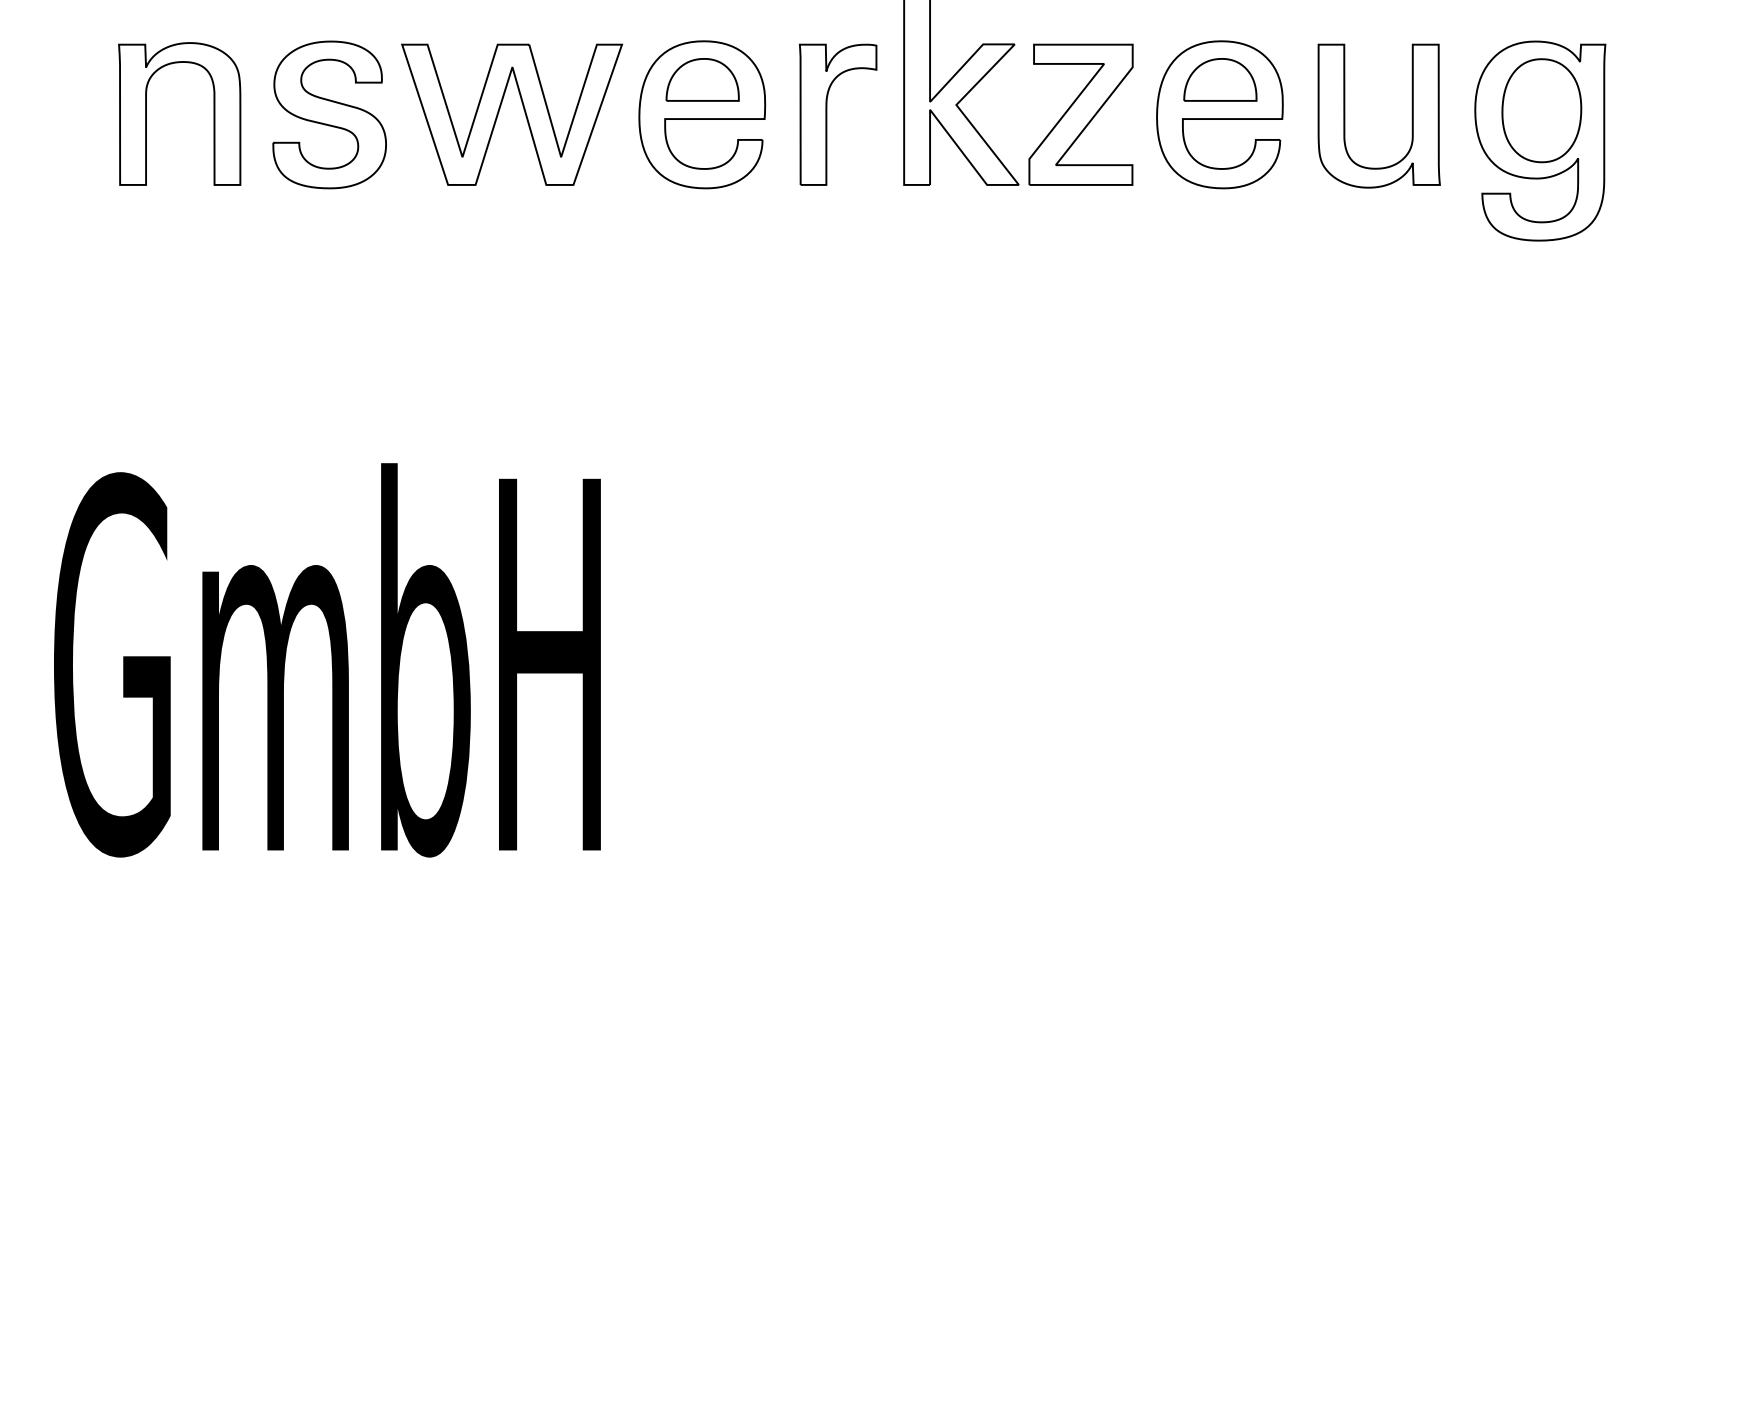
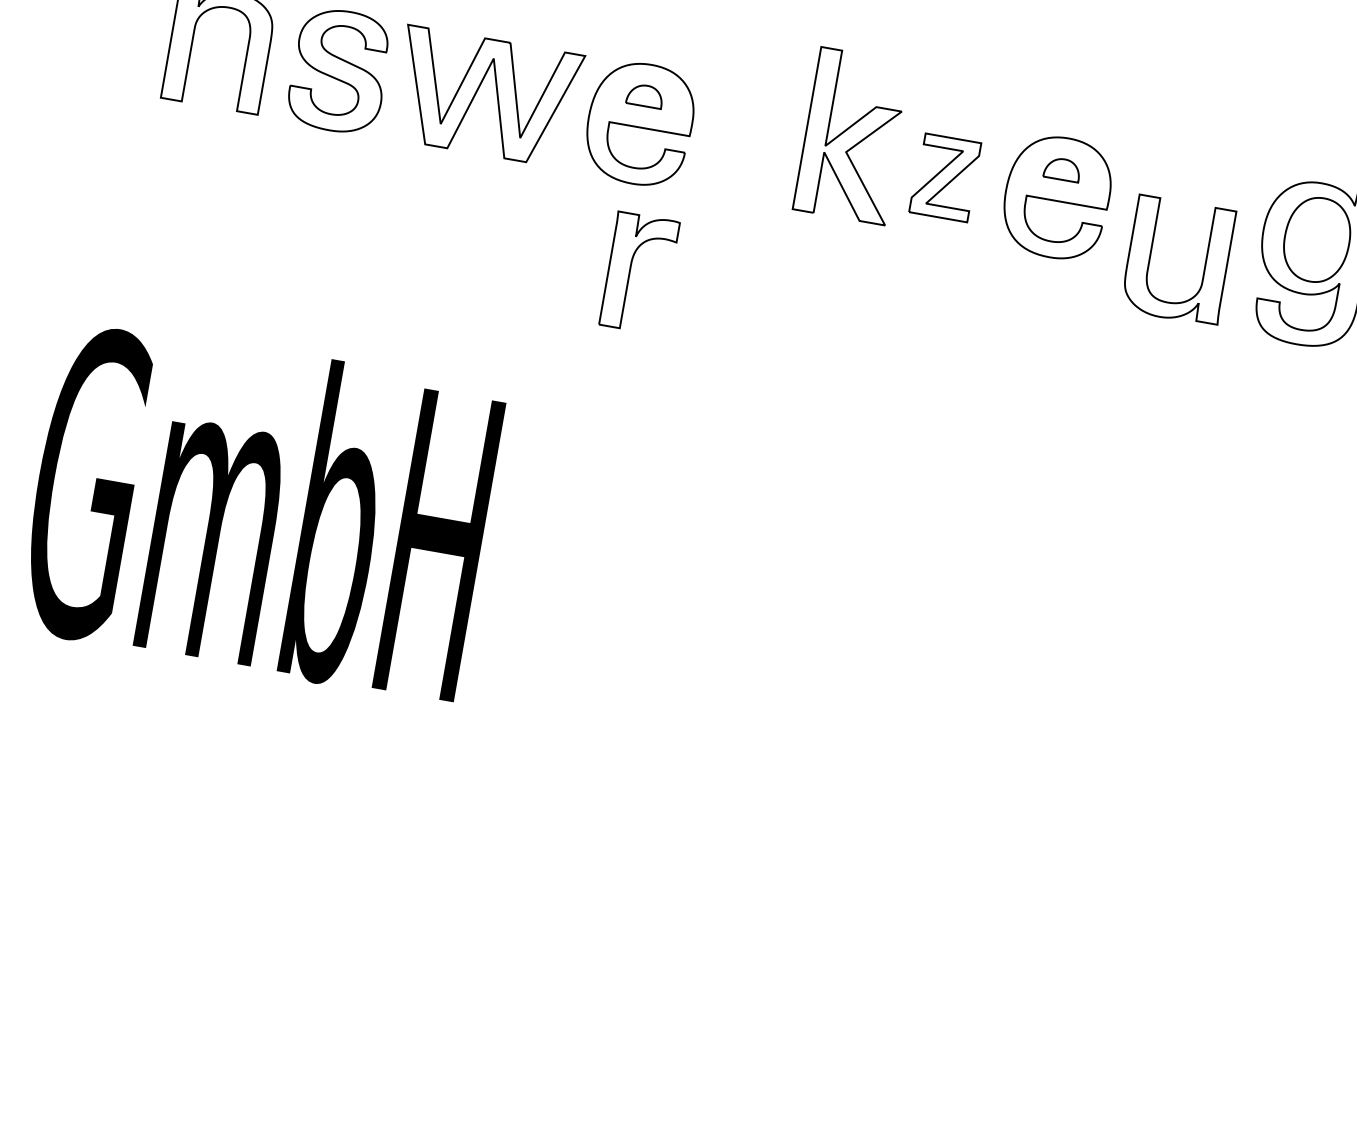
part: (702, 79) -> (645, 95), size x0.6
part: (1220, 79) -> (1062, 169), size x0.6
part: (827, 114) -> (630, 271), moved
part: (1080, 114) -> (944, 177), size x0.7
part: (1345, 115) -> (1151, 255), moved

